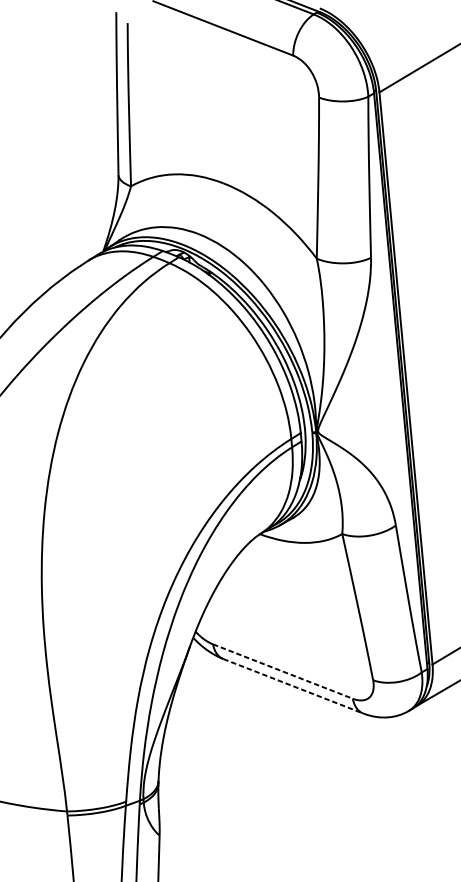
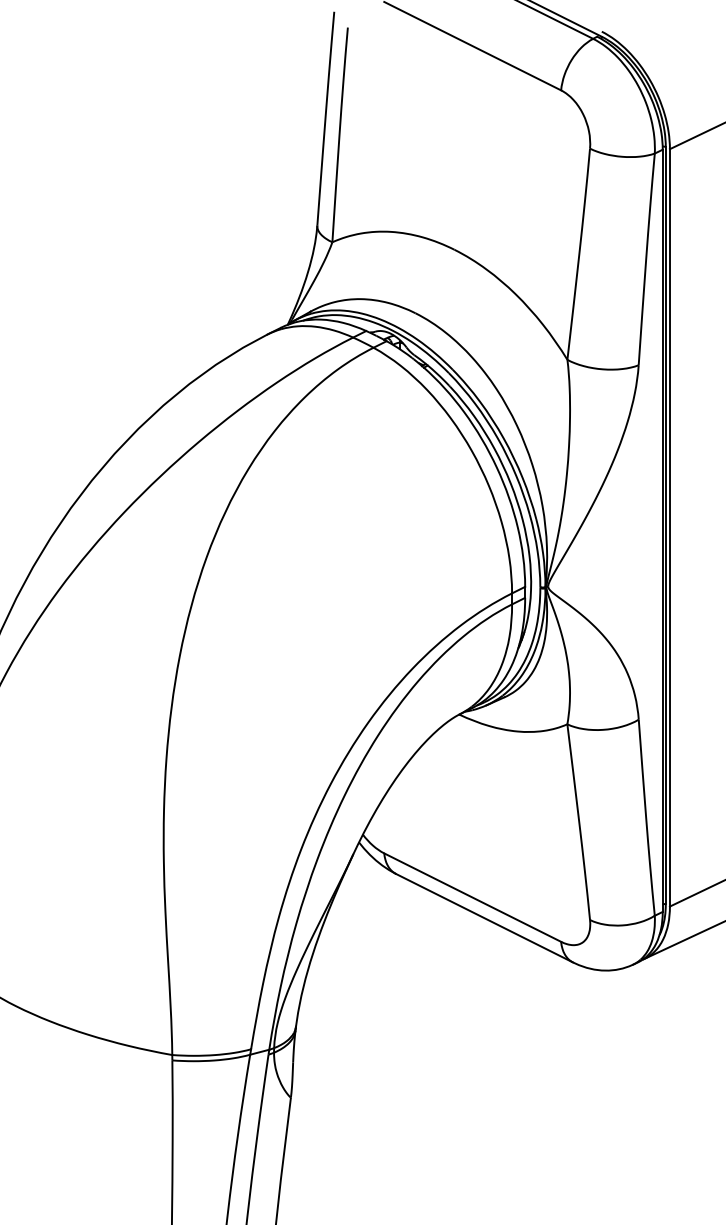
line: (282, 671) -> (472, 897), dashed -> solid
line: (293, 686) -> (484, 918), dashed -> solid

